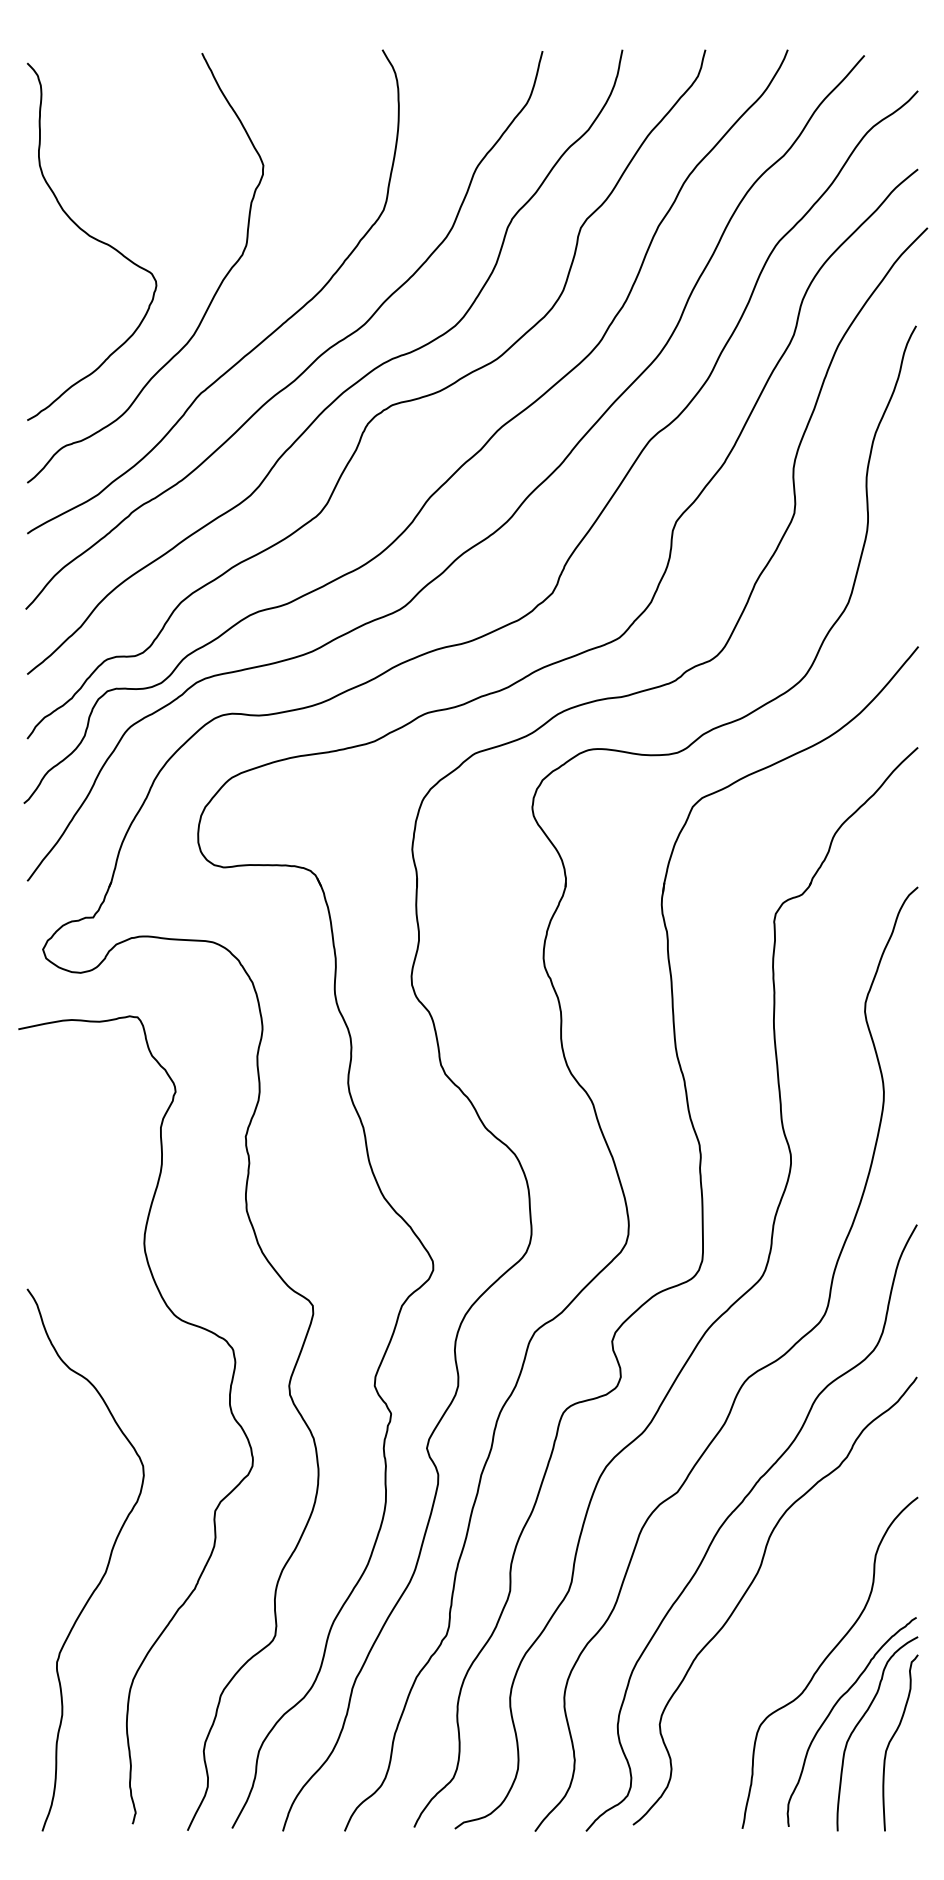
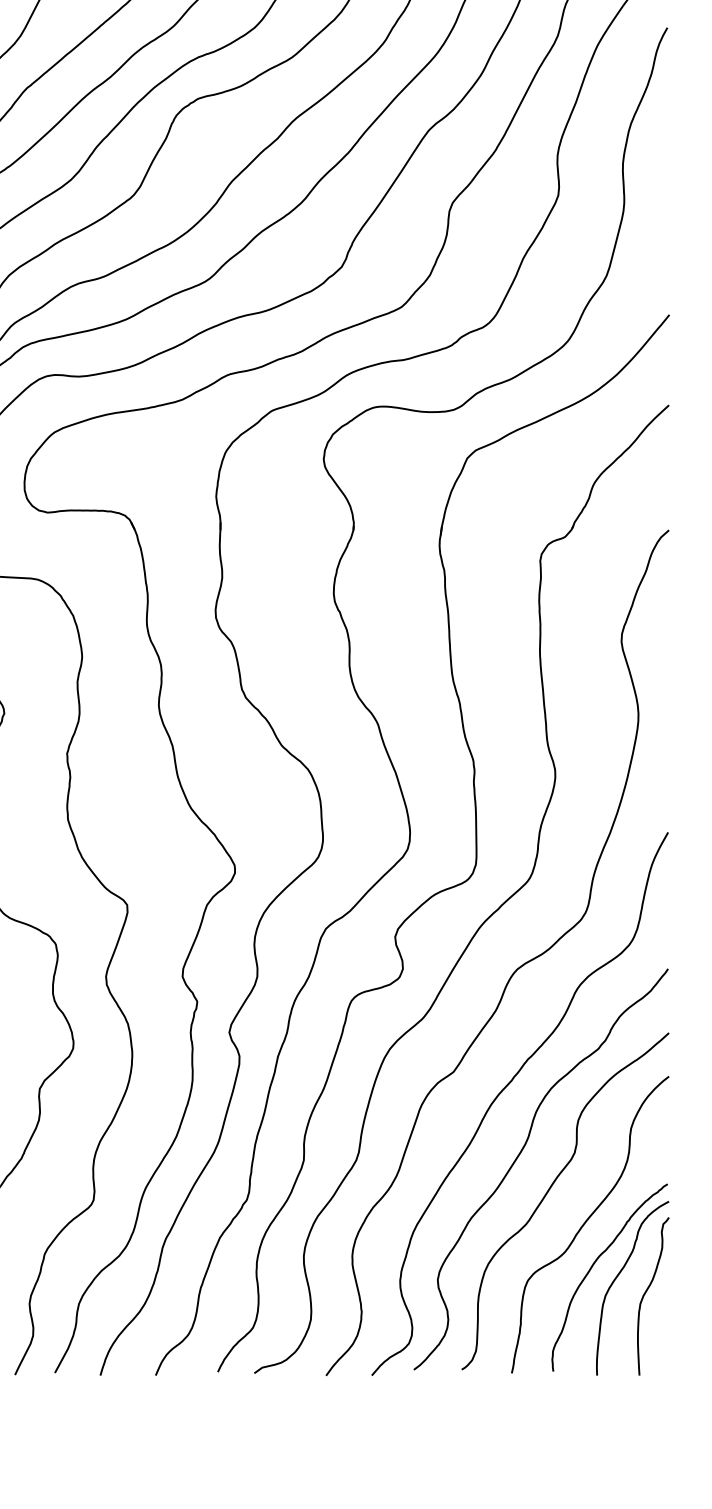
curve: (785, 1623) -> (550, 1189), added

